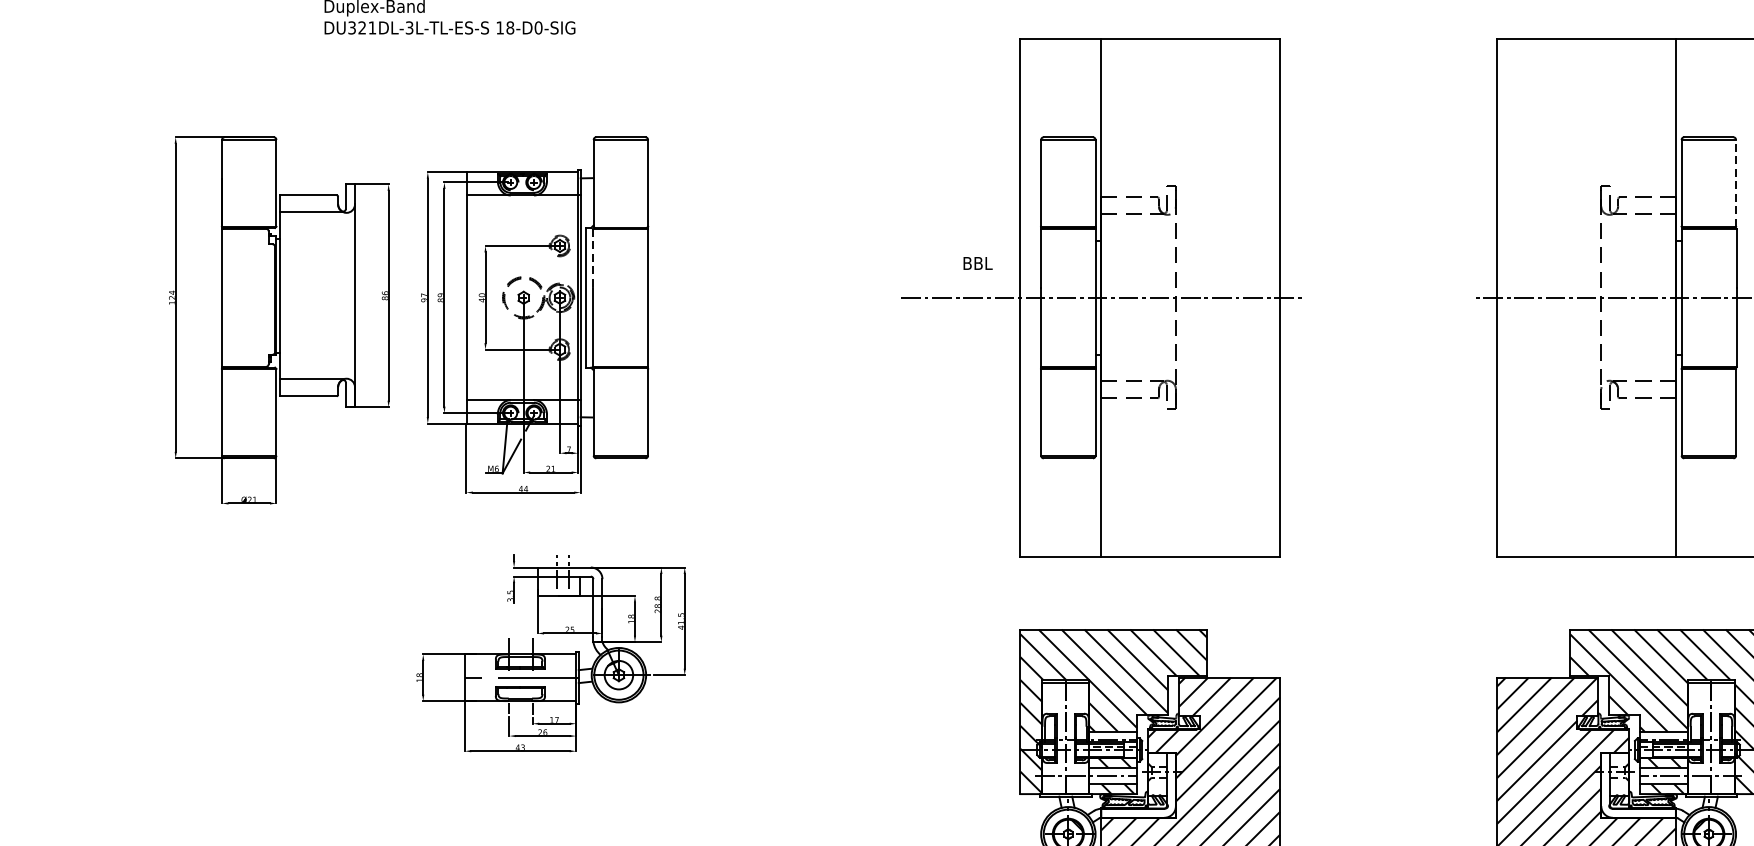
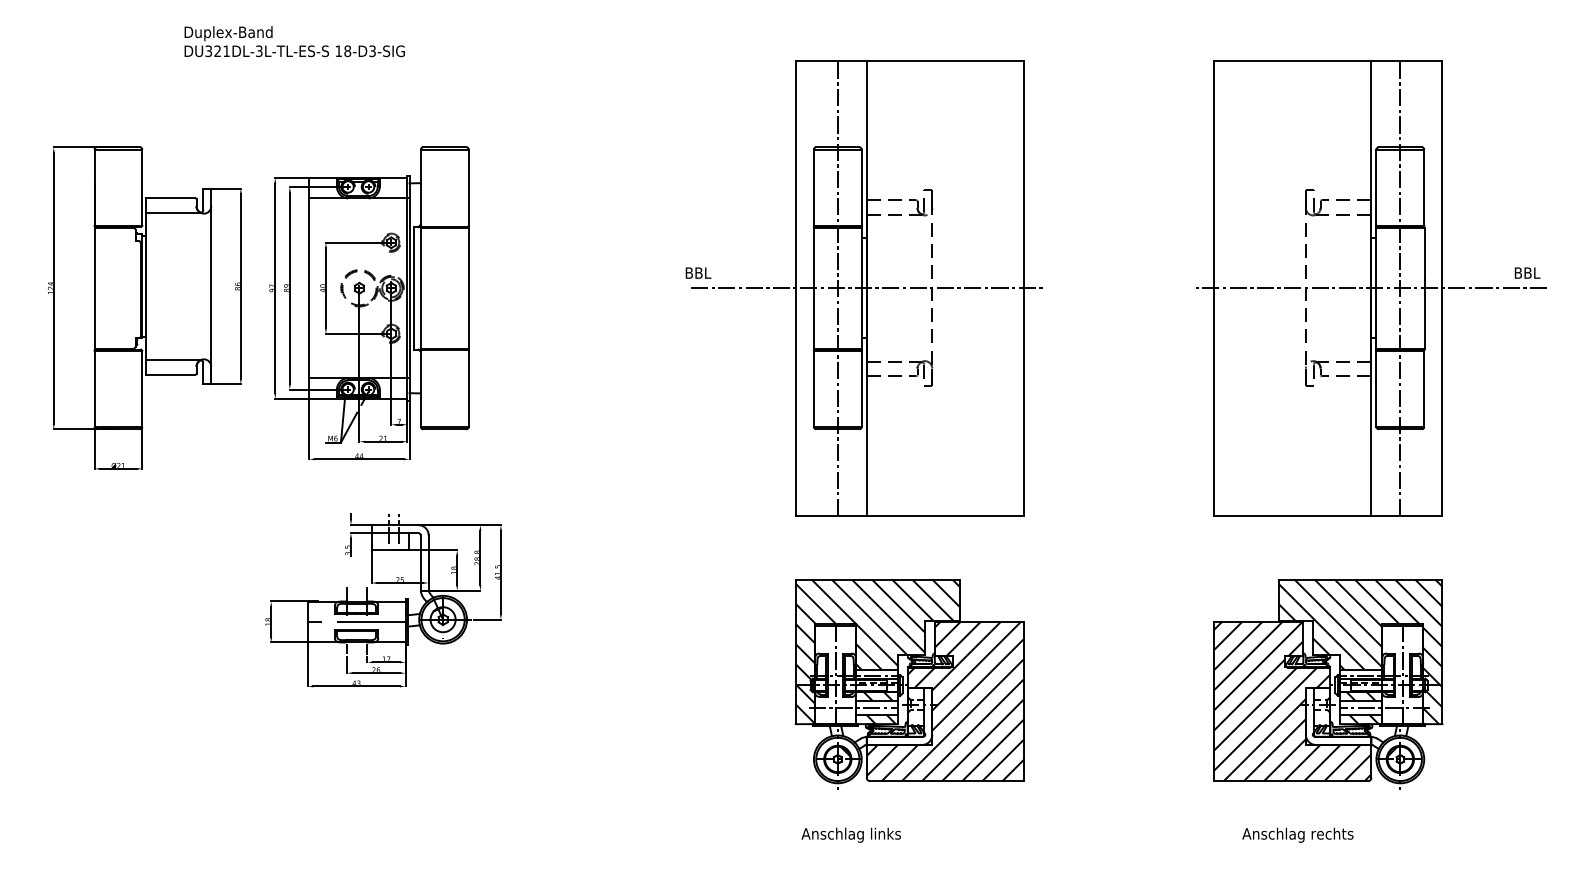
text: (538, 28) -> (372, 51), 18-D0-SIG -> 18-D3-SIG
line: (1736, 183) -> (1424, 187), dashed -> solid
line: (593, 259) -> (420, 254), dashed -> solid
text: (978, 262) -> (698, 272), moved
line: (1067, 296) -> (837, 287), added
line: (1709, 296) -> (1400, 287), added

